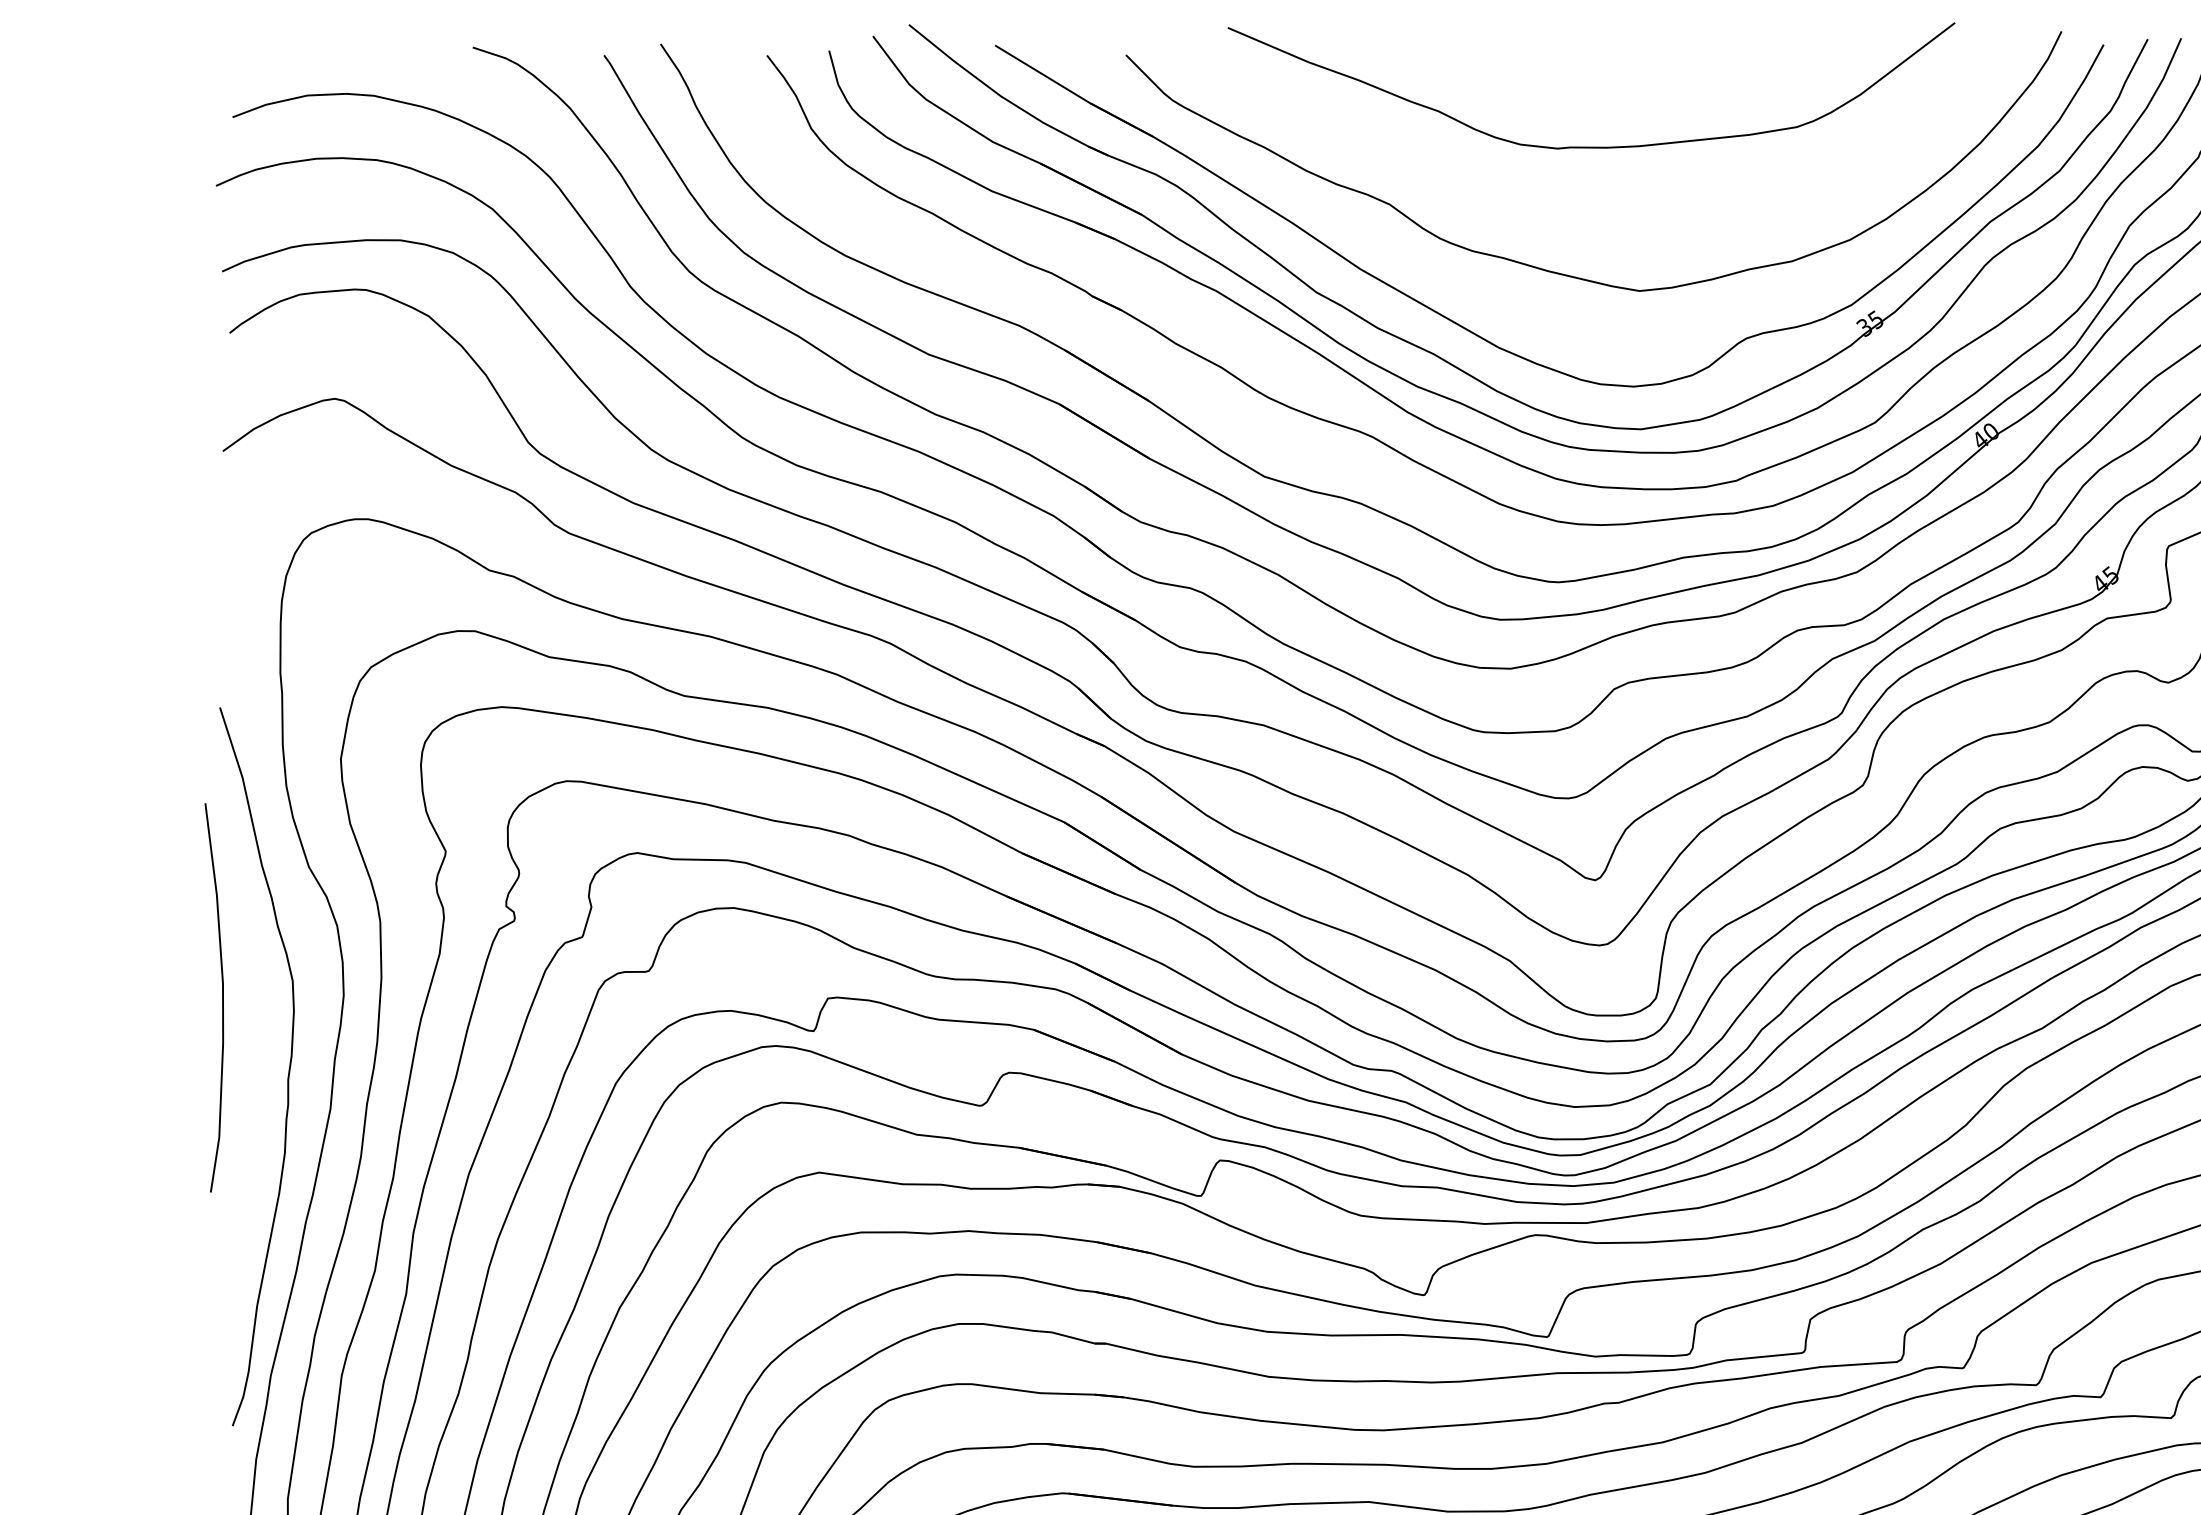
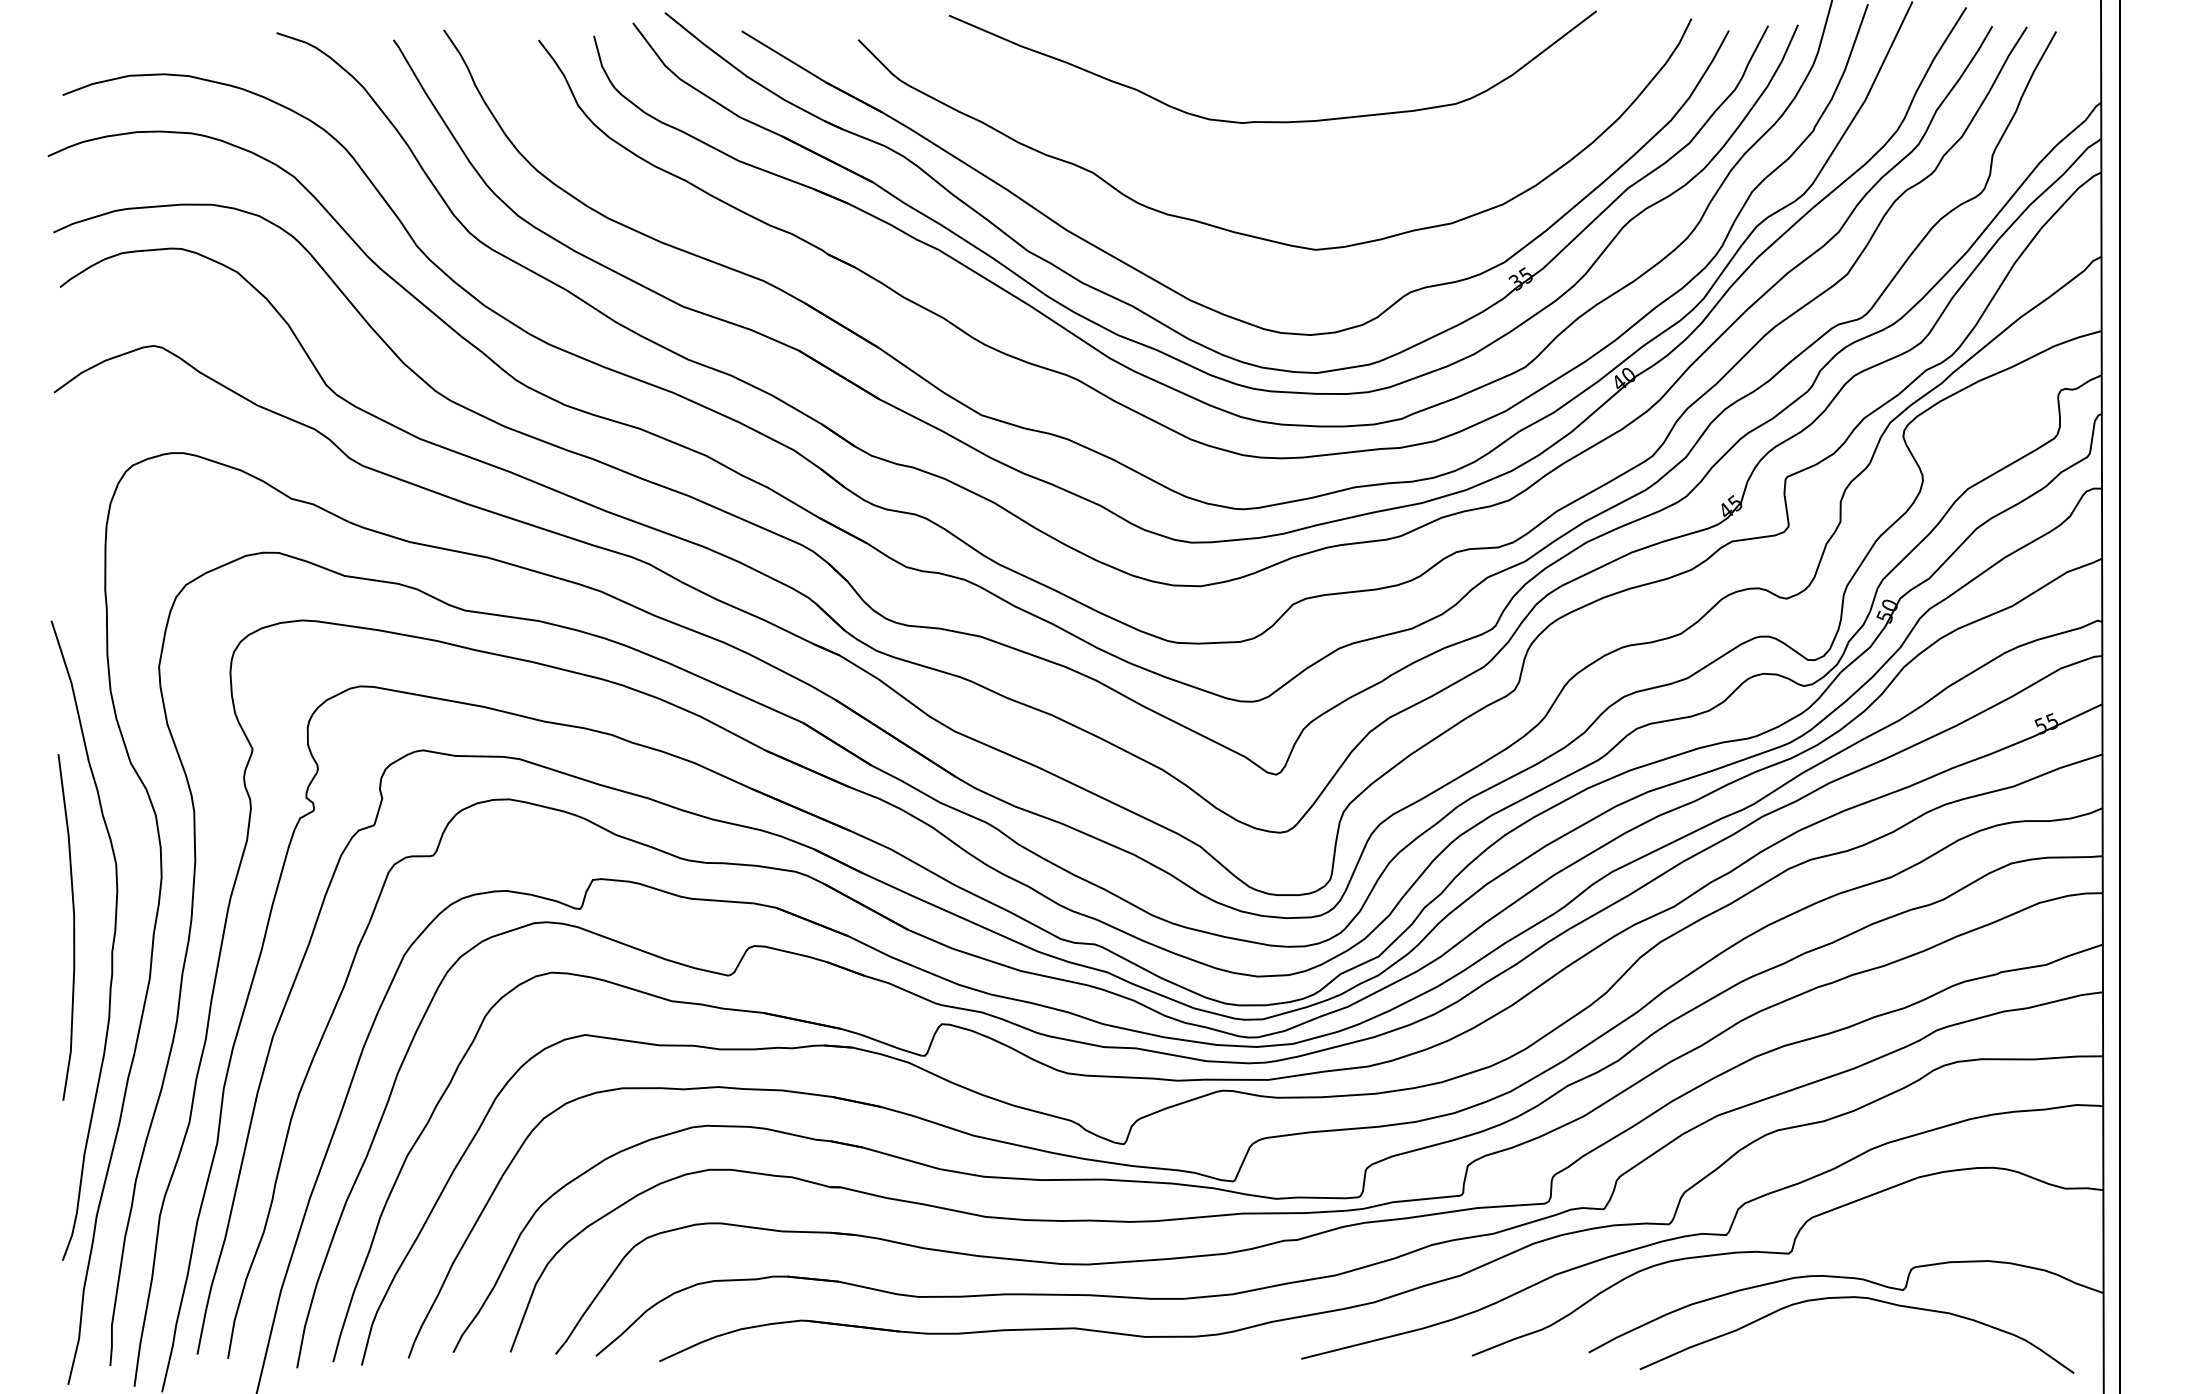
curve: (222, 998) -> (73, 927), moved

